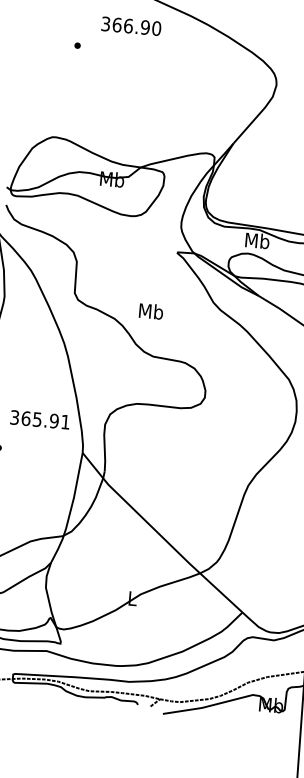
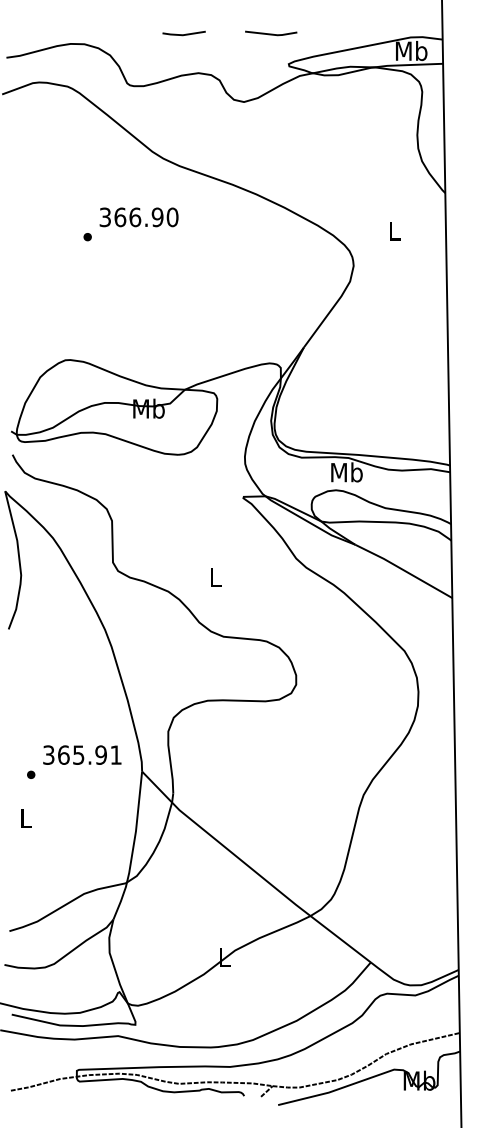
text: (130, 26) -> (138, 217), moved
text: (151, 311) -> (215, 577), Mb -> L
text: (40, 419) -> (82, 754), moved

